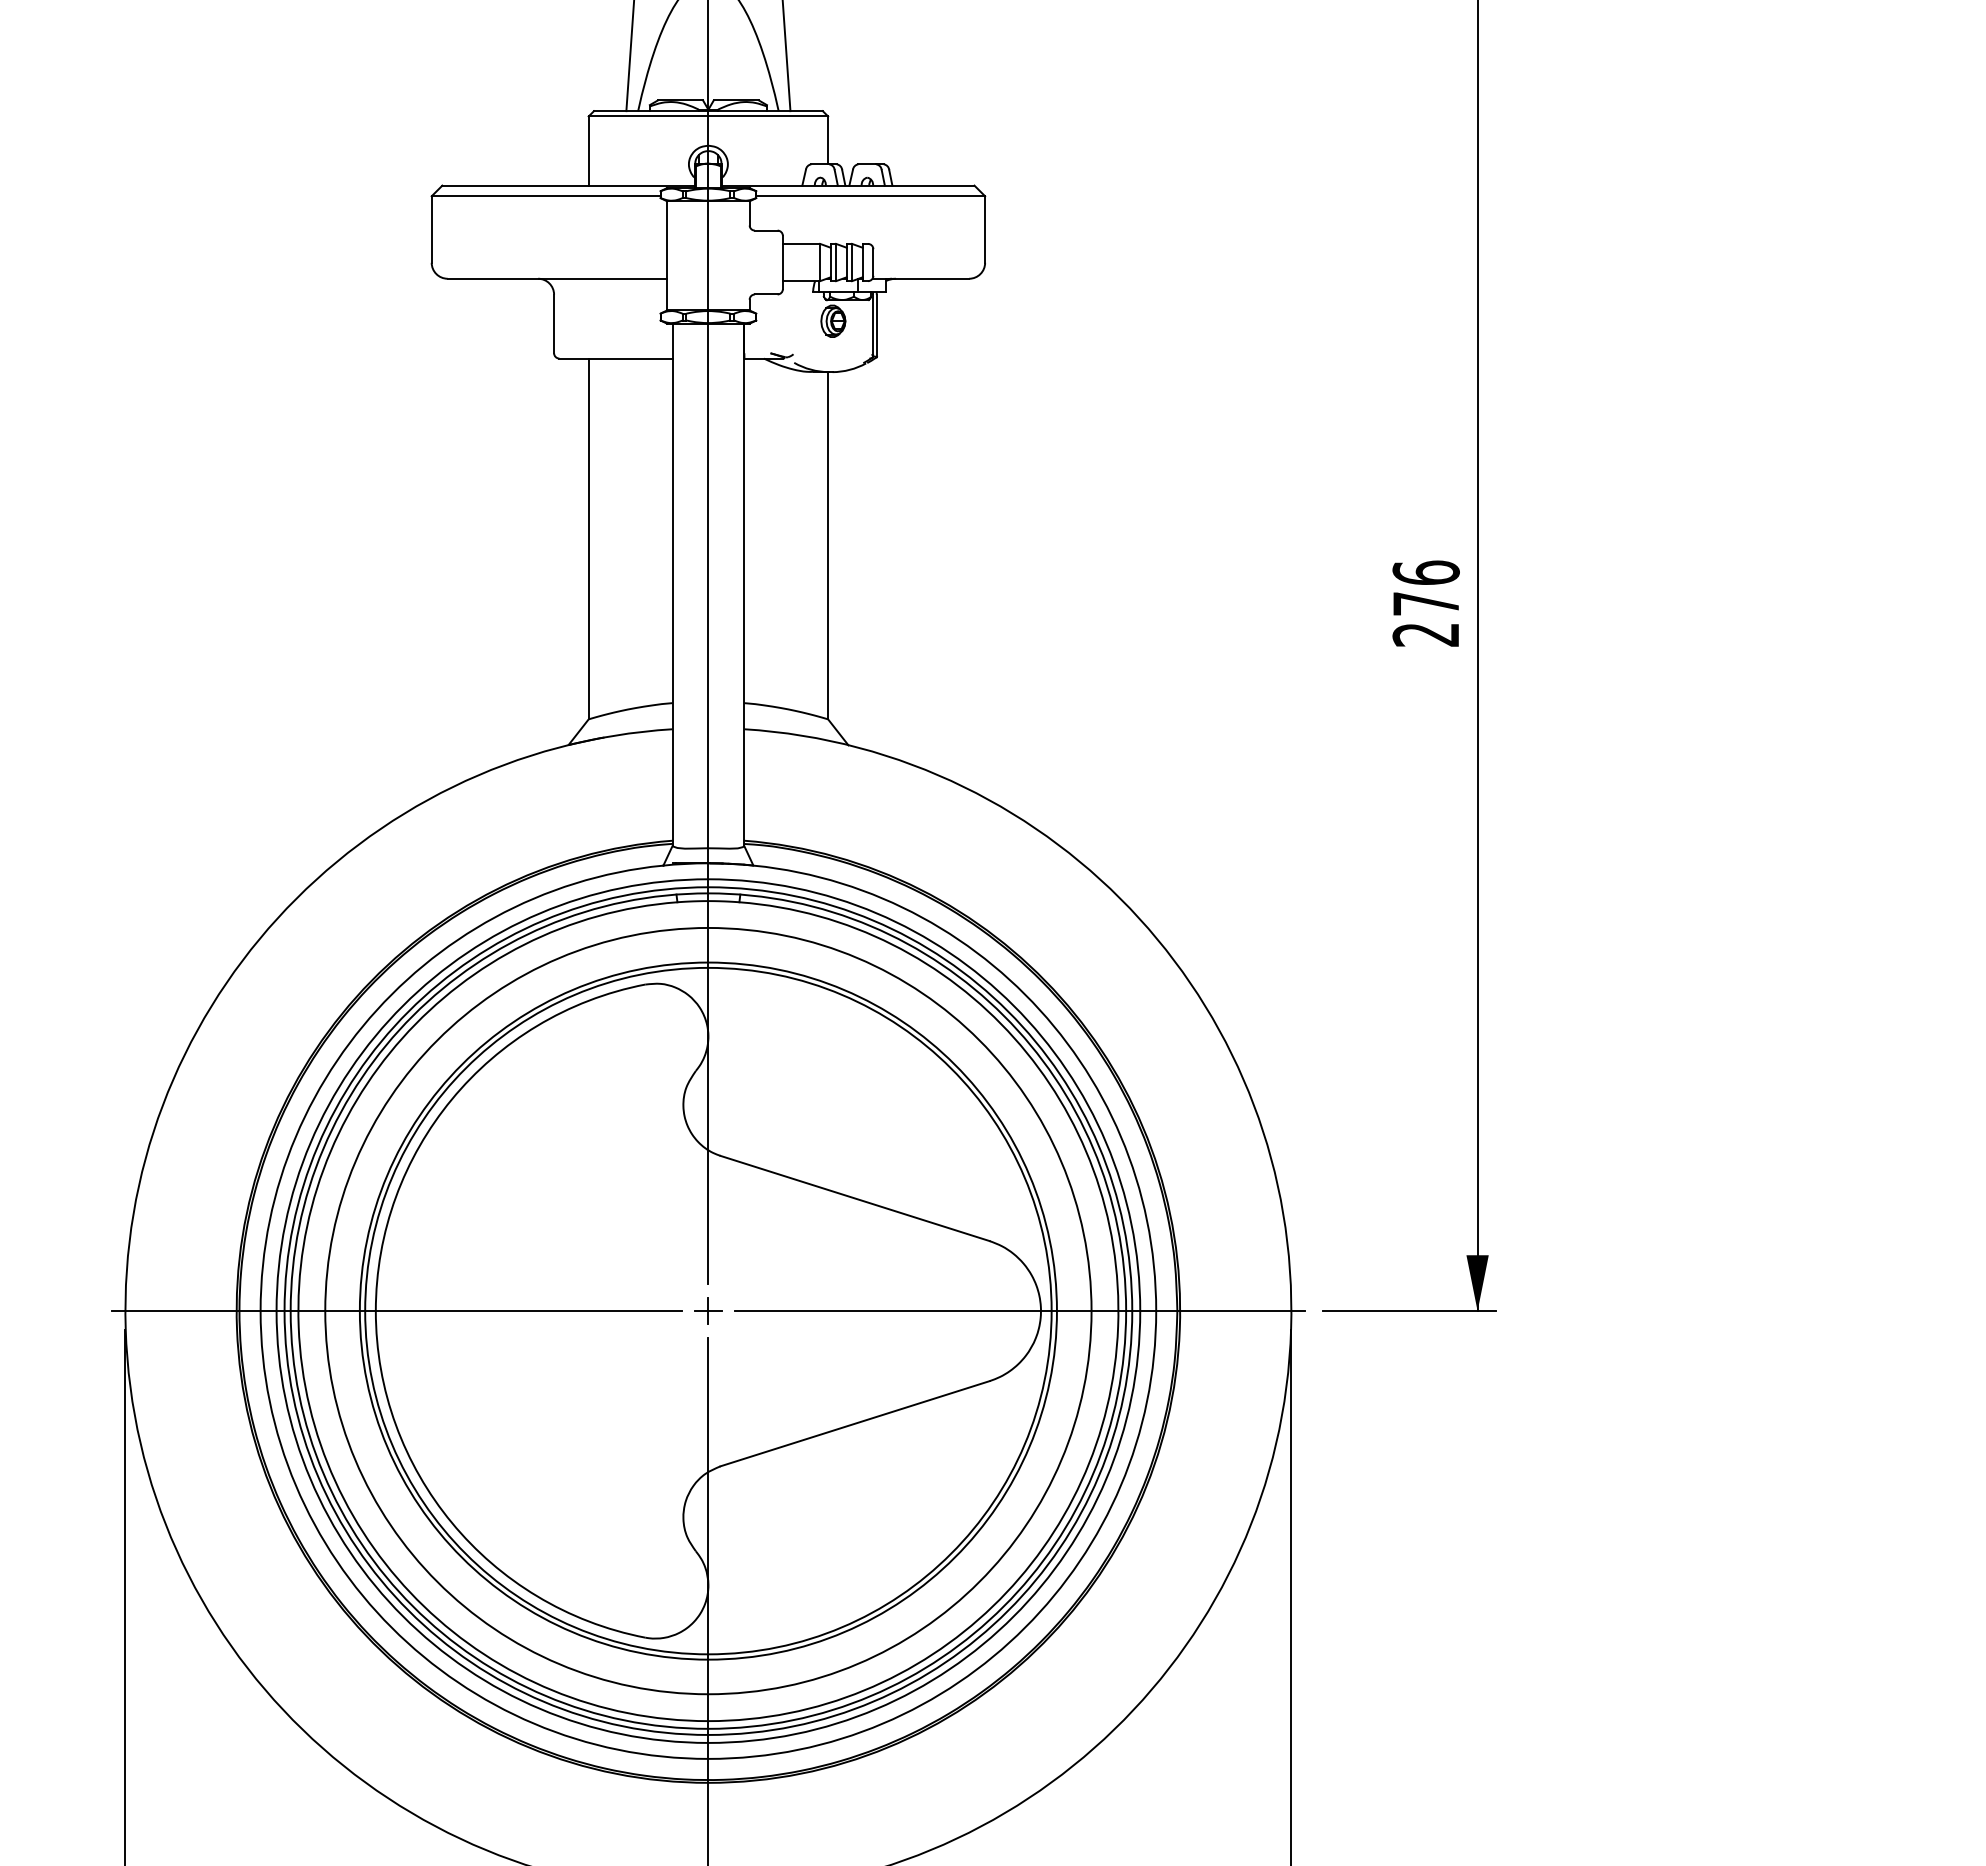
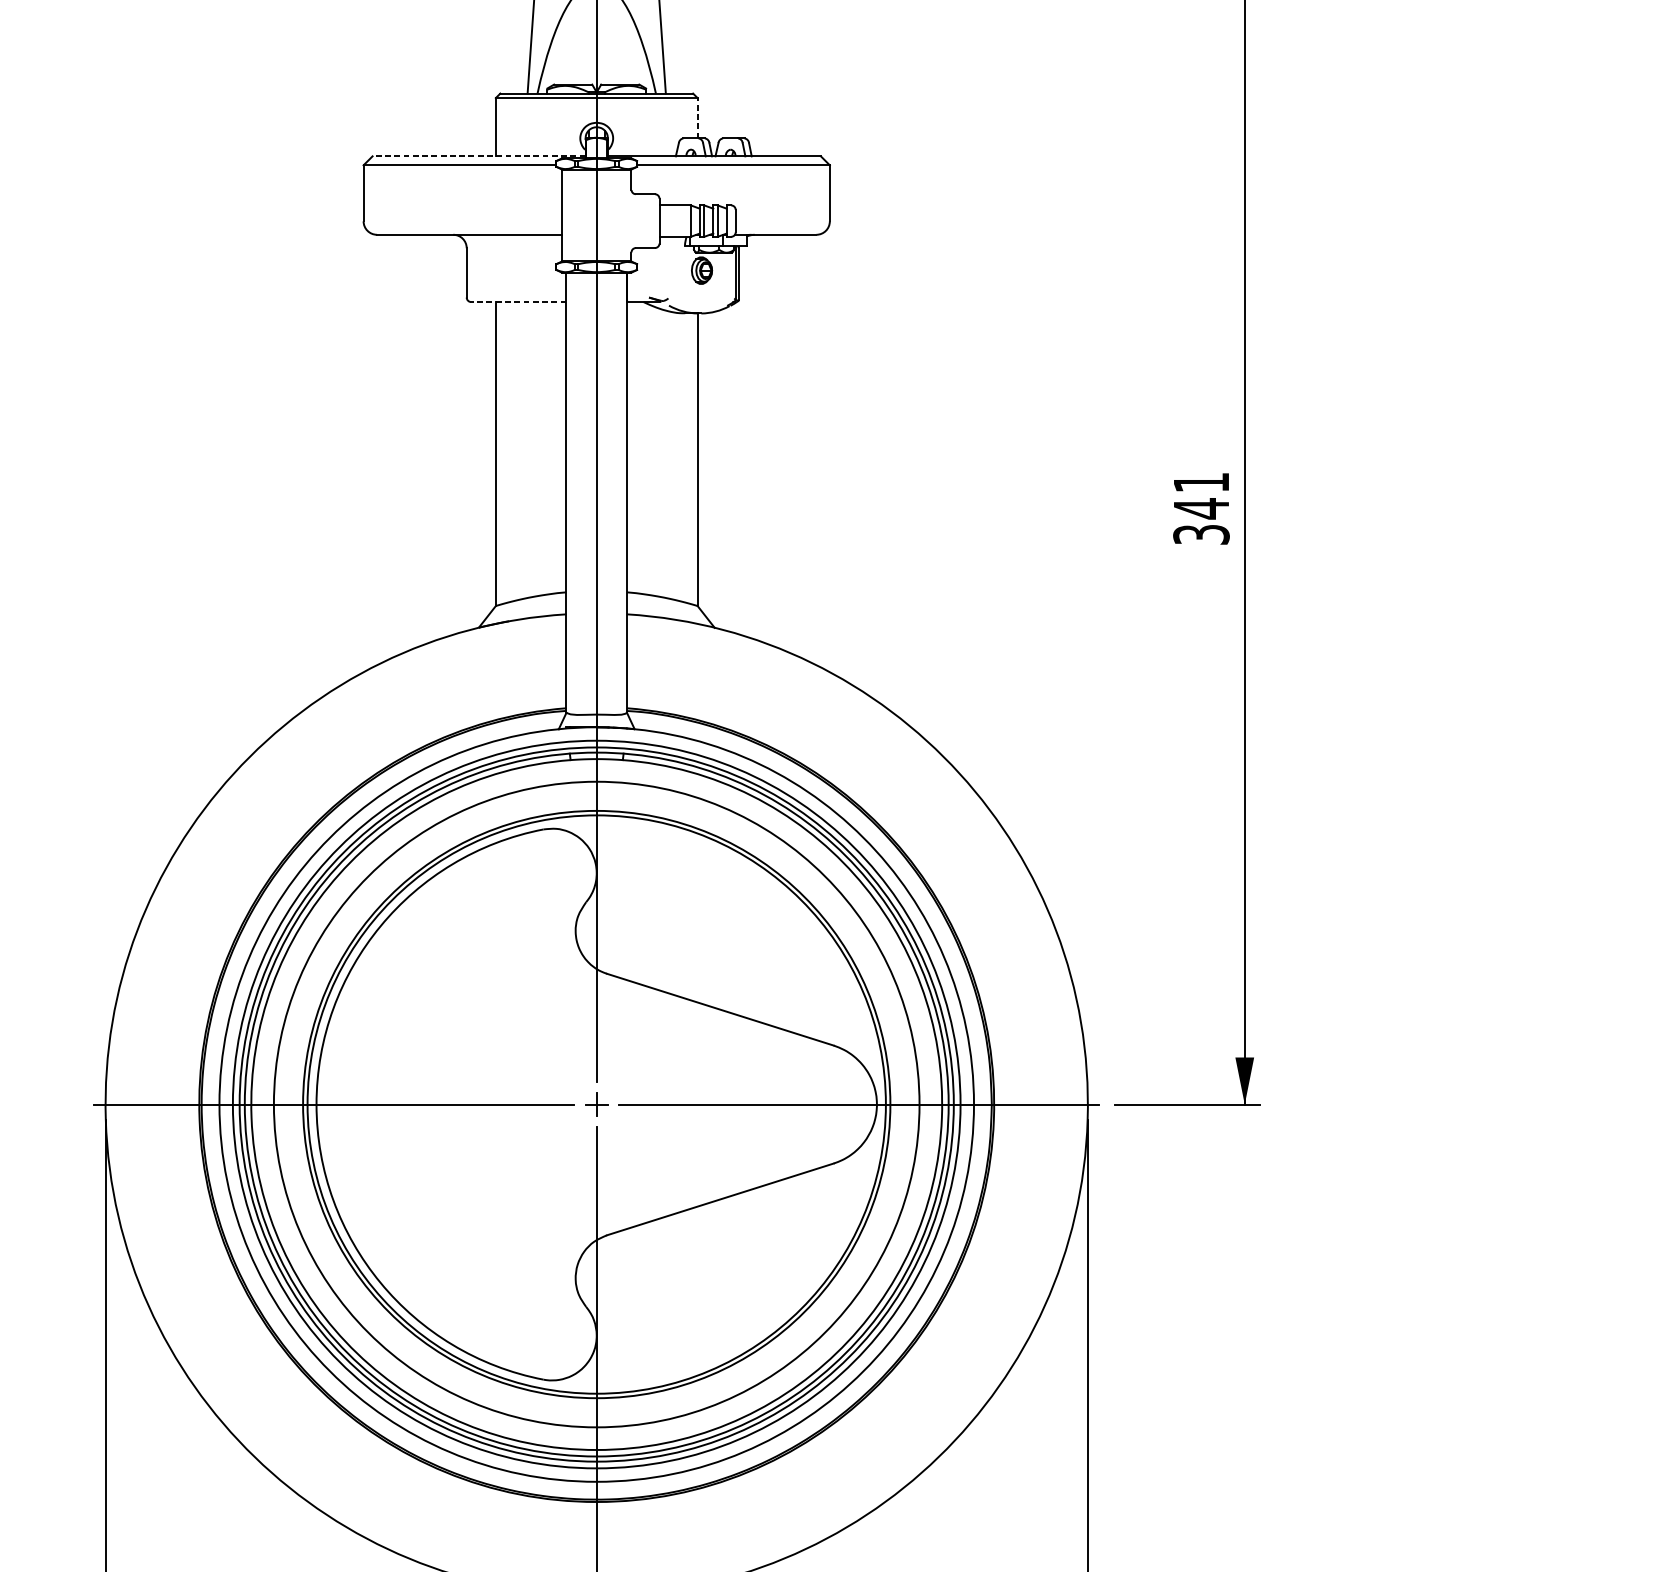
line: (828, 140) -> (697, 118), solid -> dashed
line: (568, 185) -> (478, 156), solid -> dashed
line: (615, 358) -> (518, 301), solid -> dashed
text: (1425, 603) -> (1200, 508), 276 -> 341

